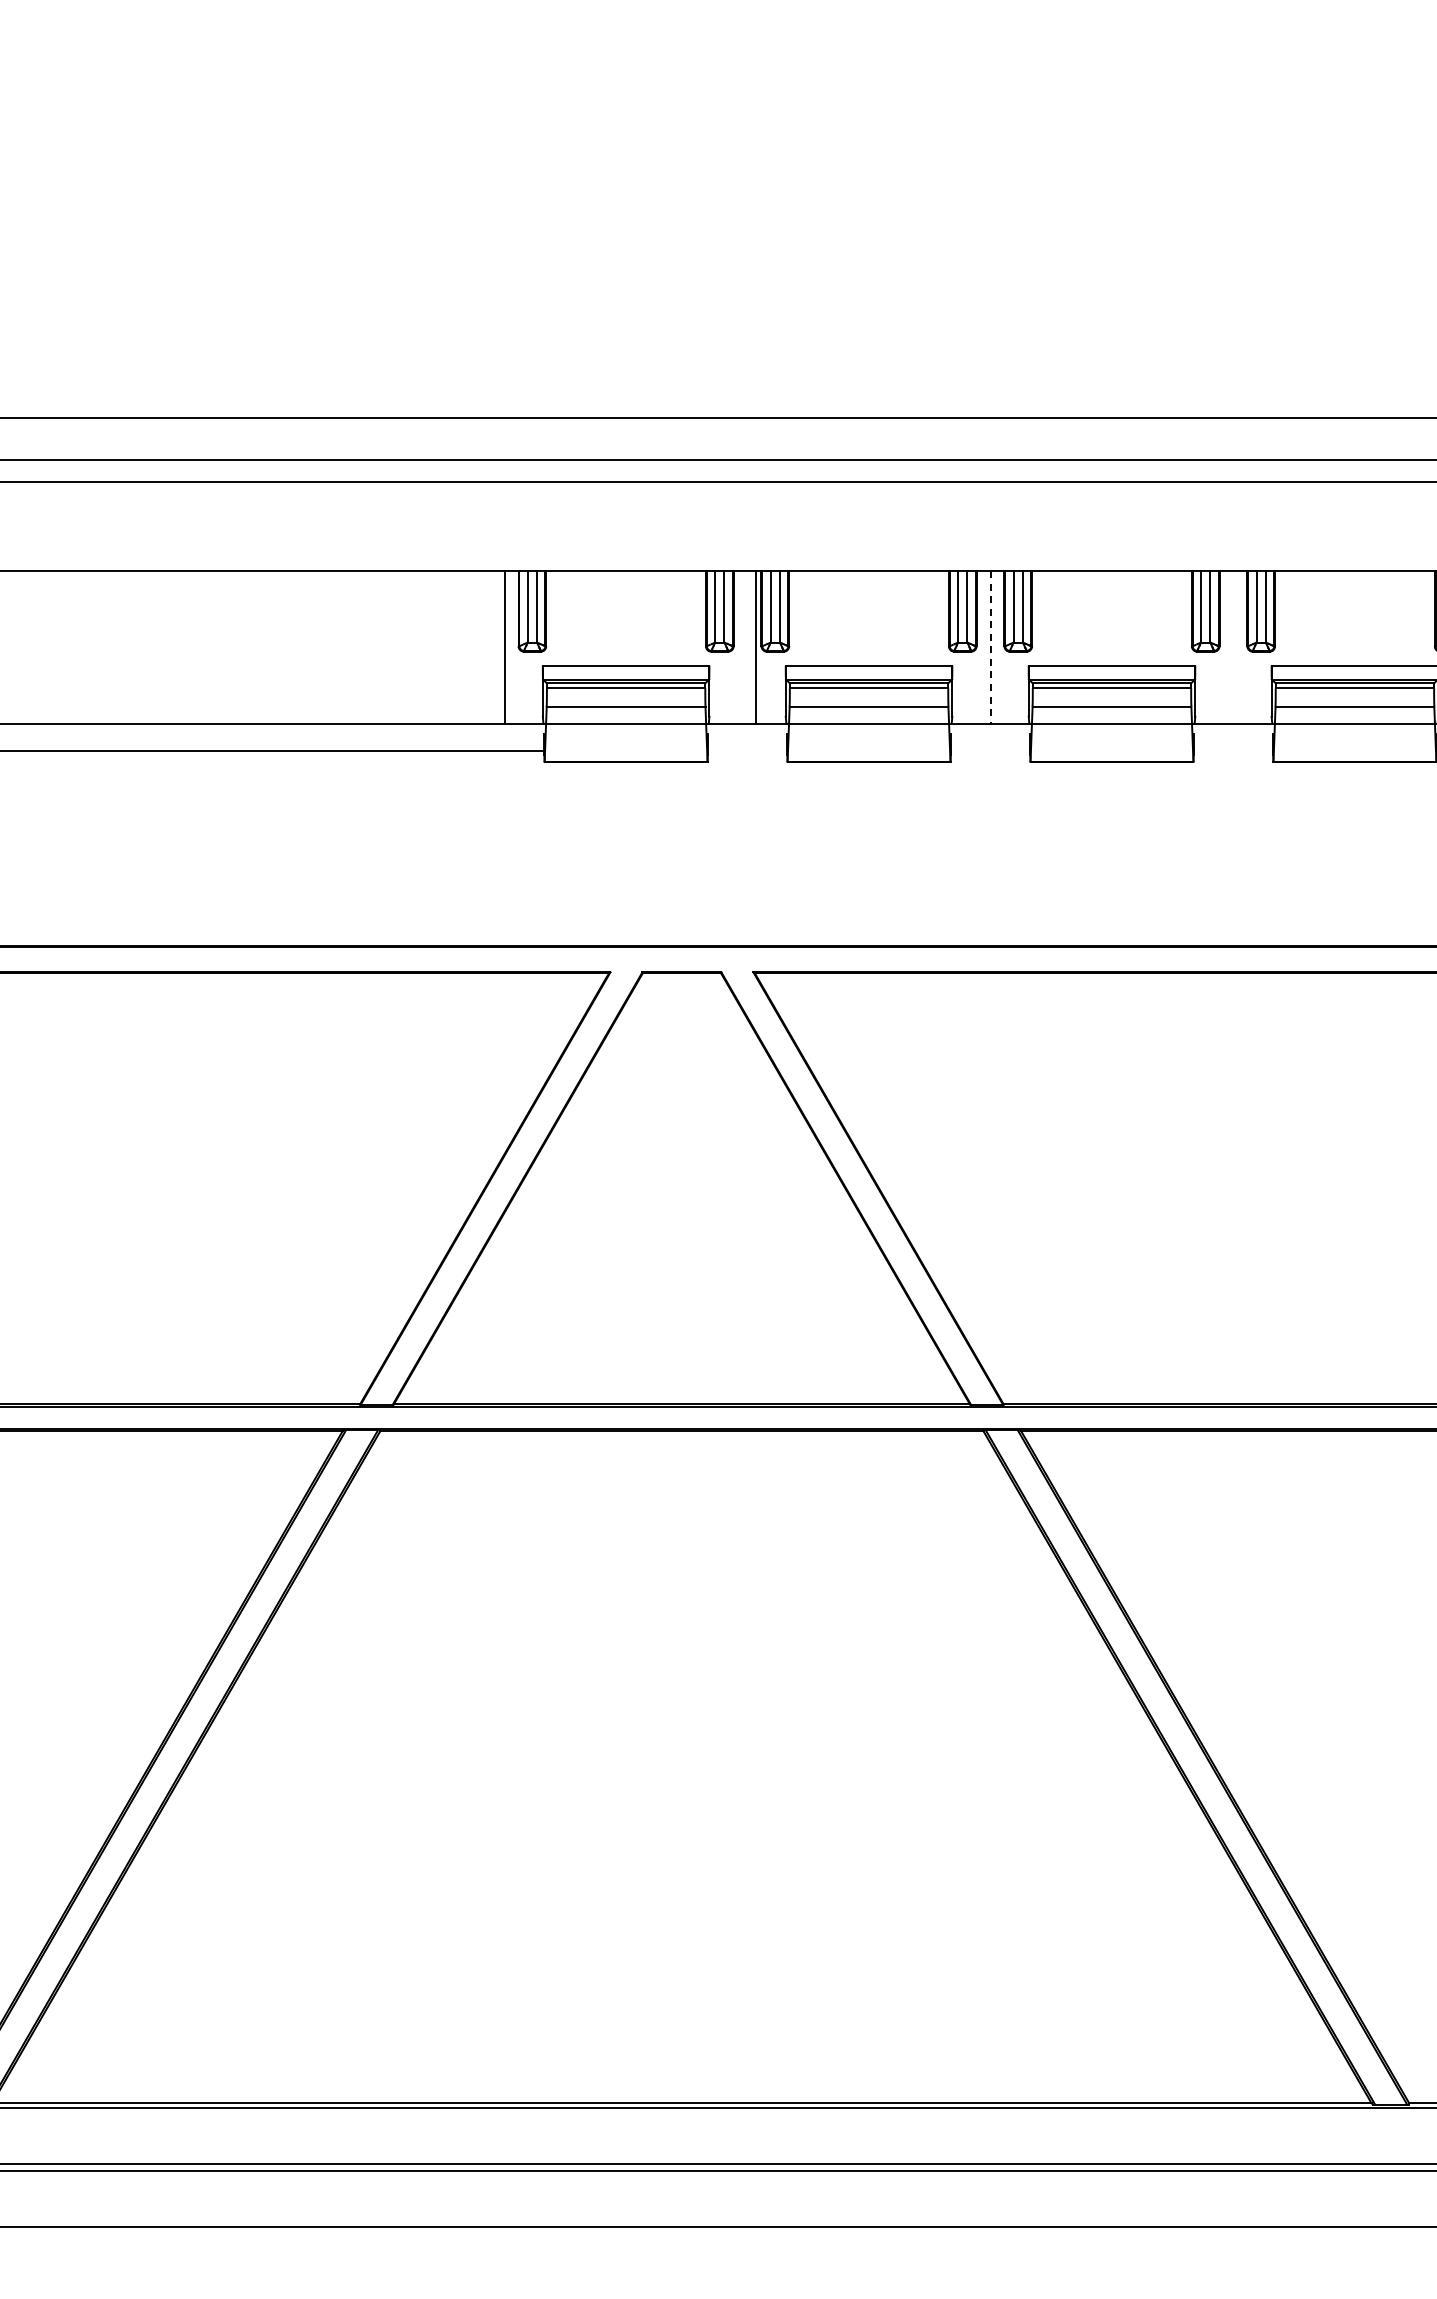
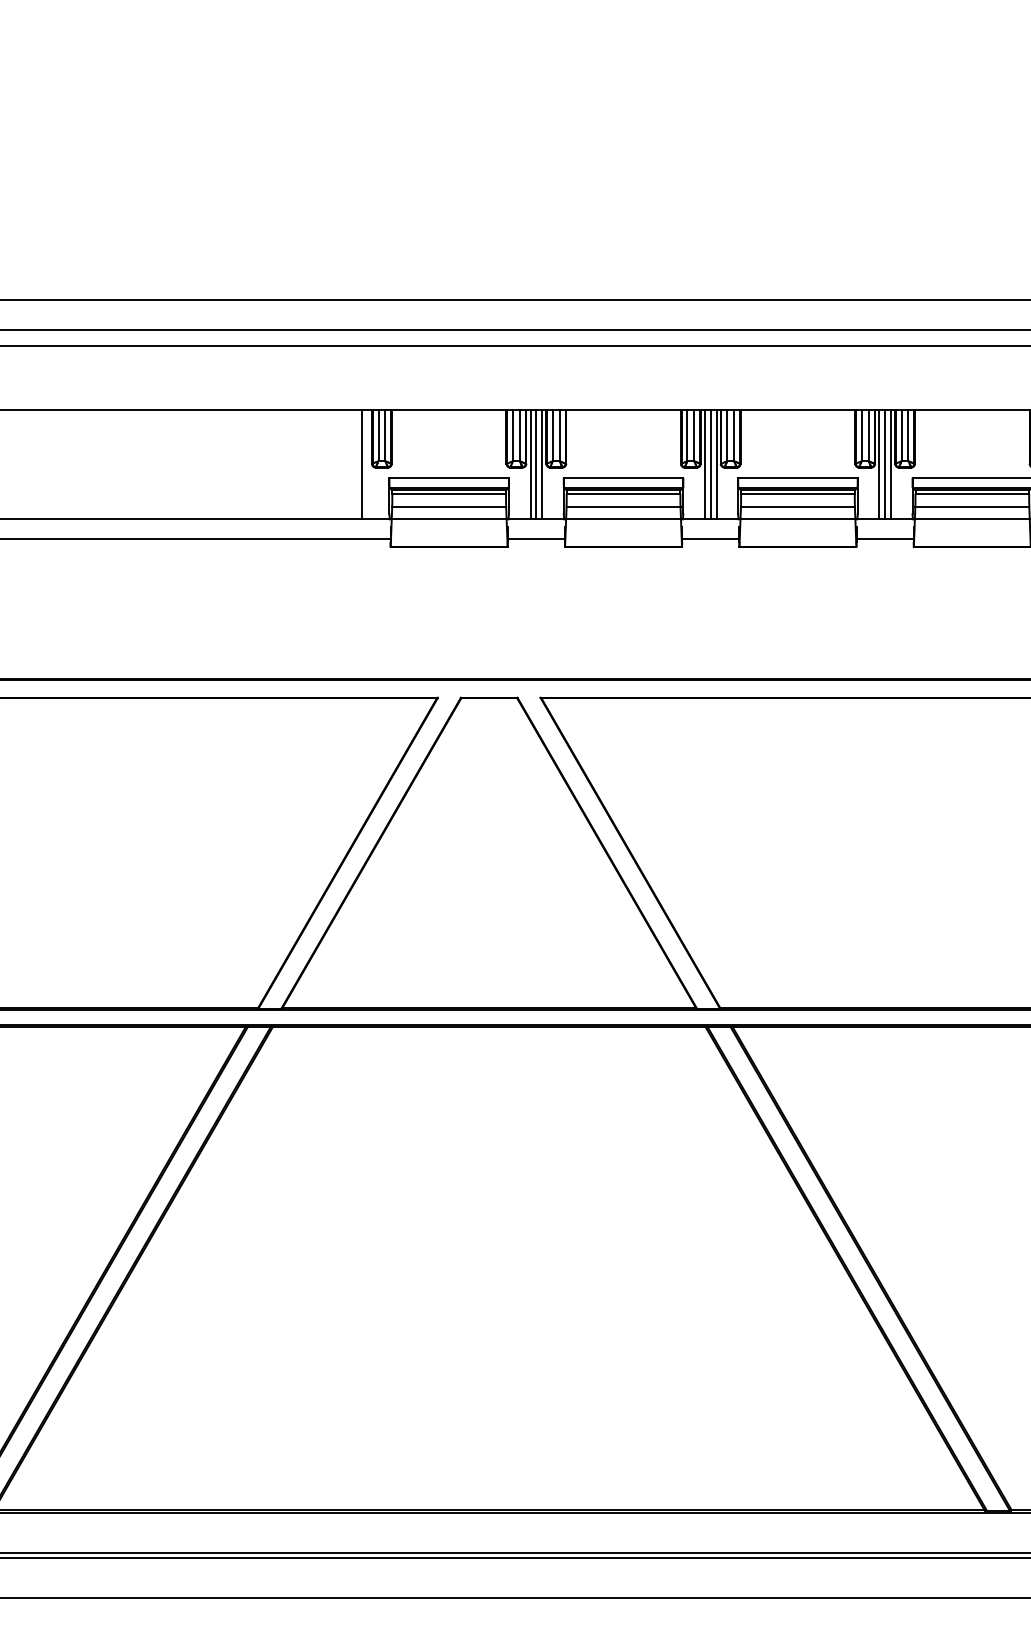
line: (739, 647) -> (530, 464), added
line: (747, 647) -> (536, 464), added
line: (982, 647) -> (704, 464), added
line: (990, 647) -> (710, 464), dashed -> solid
line: (998, 647) -> (716, 464), added
line: (1225, 647) -> (879, 464), added
line: (1233, 647) -> (885, 464), added
line: (1241, 647) -> (890, 464), added
line: (747, 751) -> (536, 539), added
line: (990, 751) -> (710, 539), added
line: (1233, 751) -> (885, 539), added

